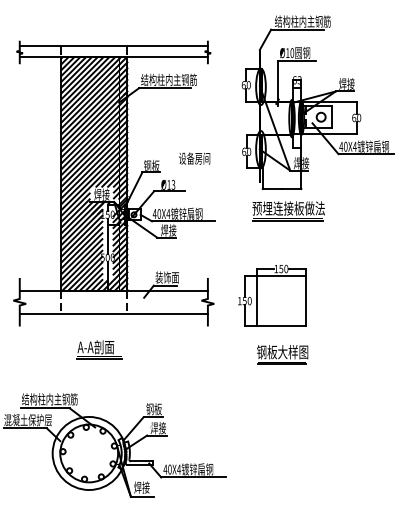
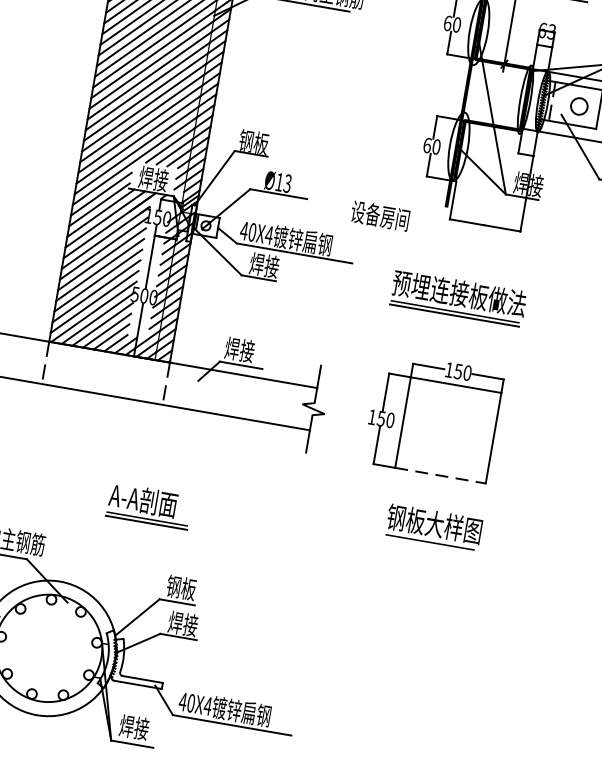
text: (194, 158) -> (380, 215), moved
part: (288, 211) -> (458, 298), moved
text: (166, 277) -> (245, 350), 装饰面 -> 焊接
line: (281, 325) -> (440, 474), solid -> dashed
part: (99, 349) -> (149, 505), moved
line: (281, 364) -> (428, 546), removed

